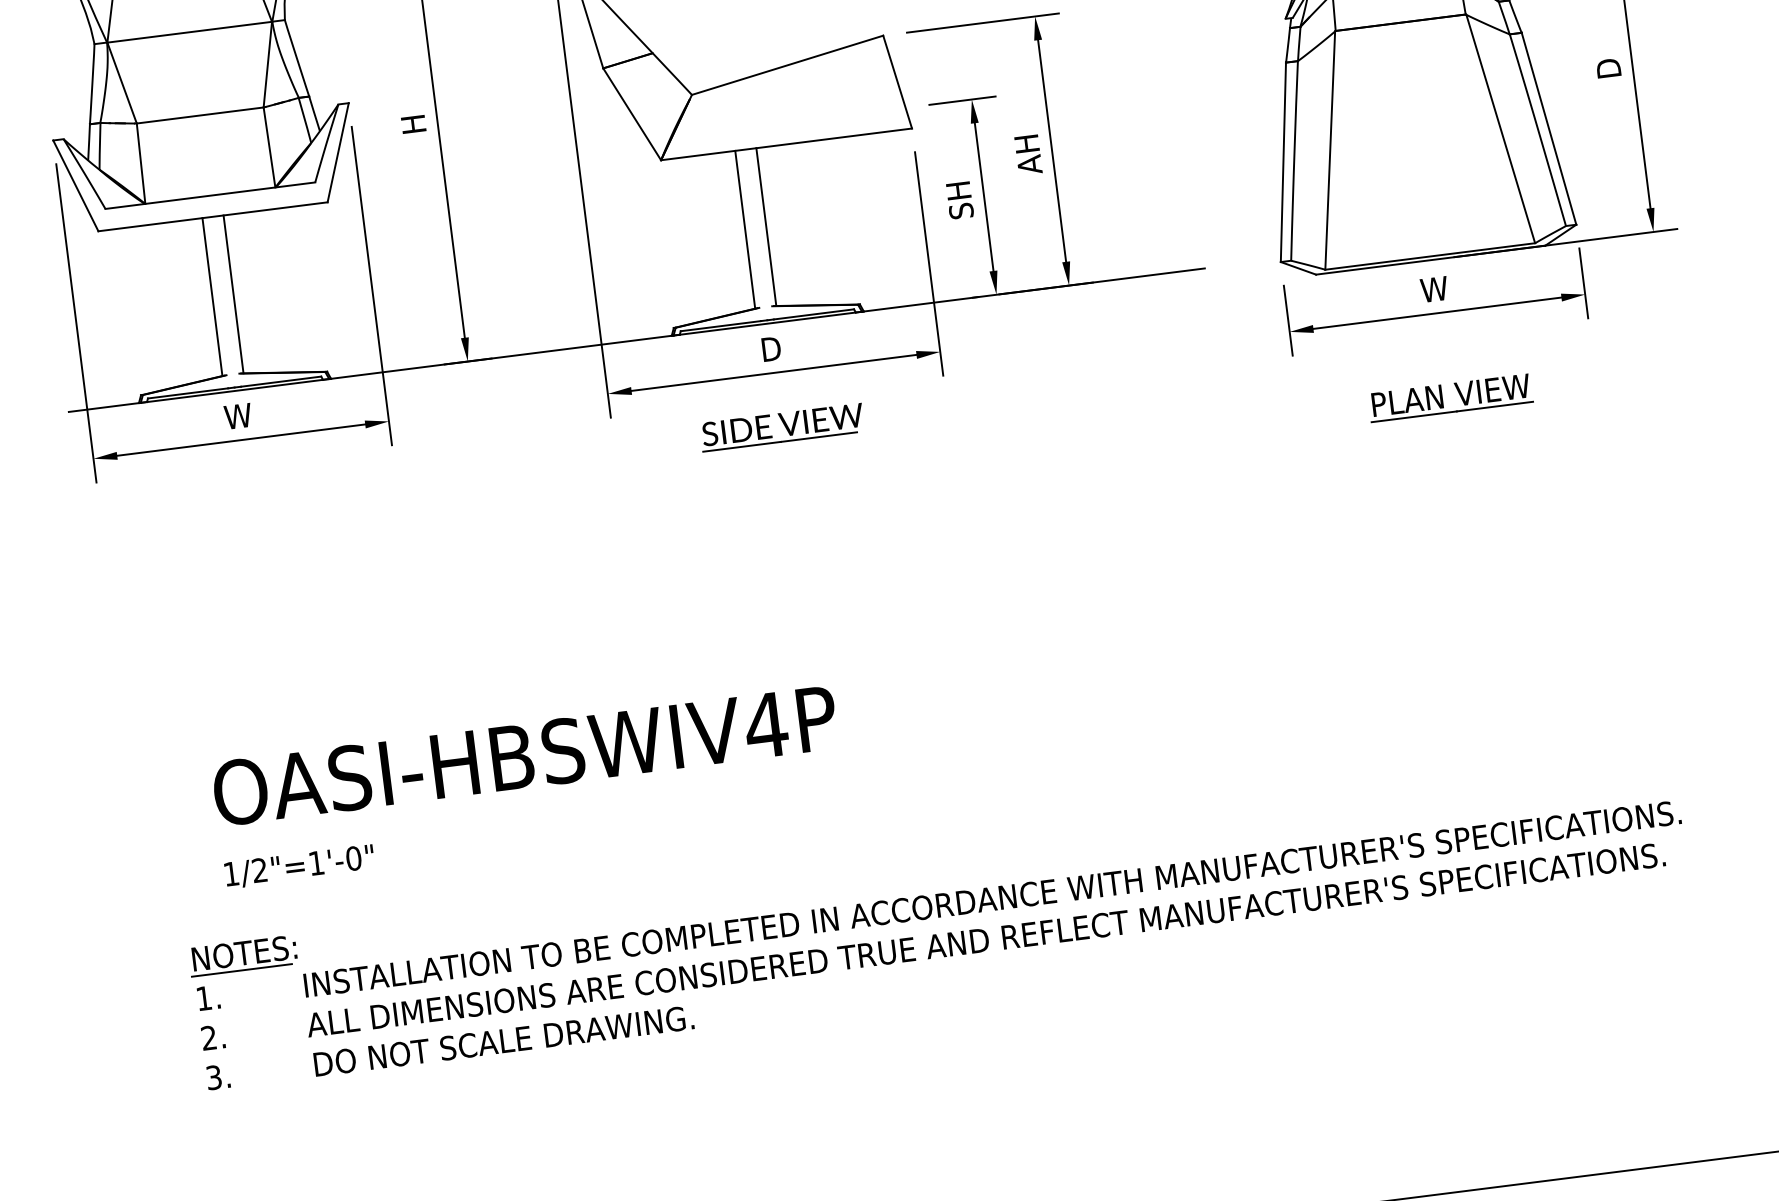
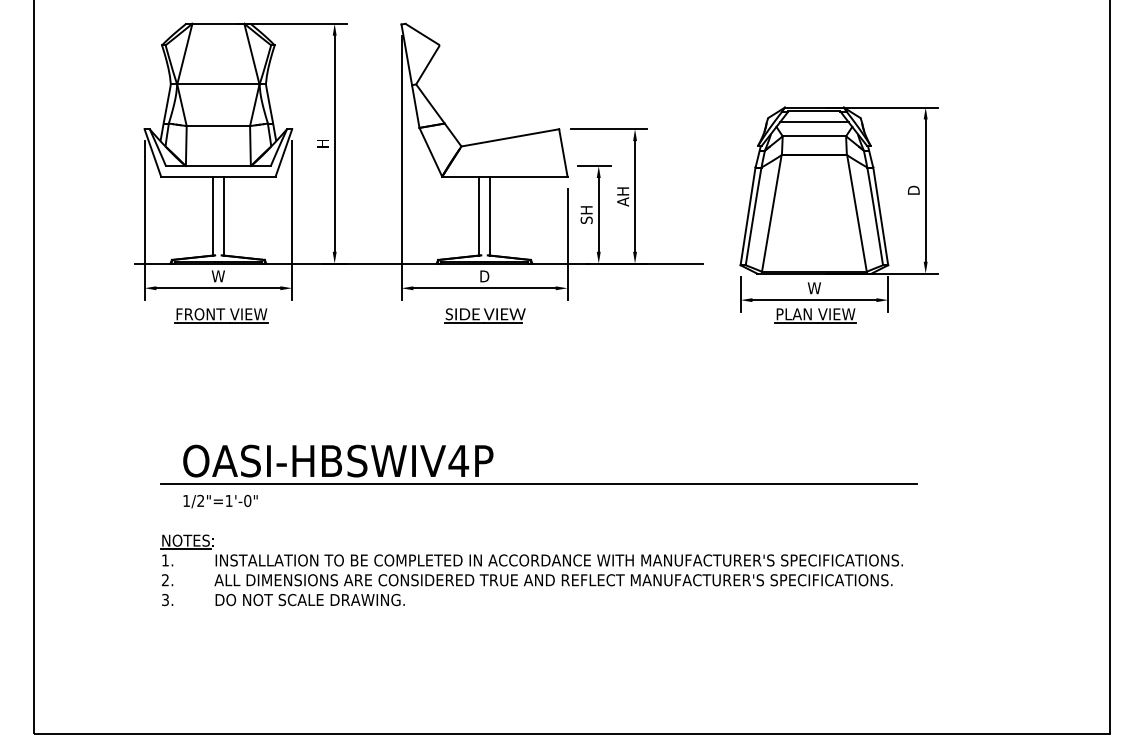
part: (1450, 397) -> (815, 315), moved
part: (254, 493) -> (221, 315), added
line: (931, 752) -> (538, 484), added

